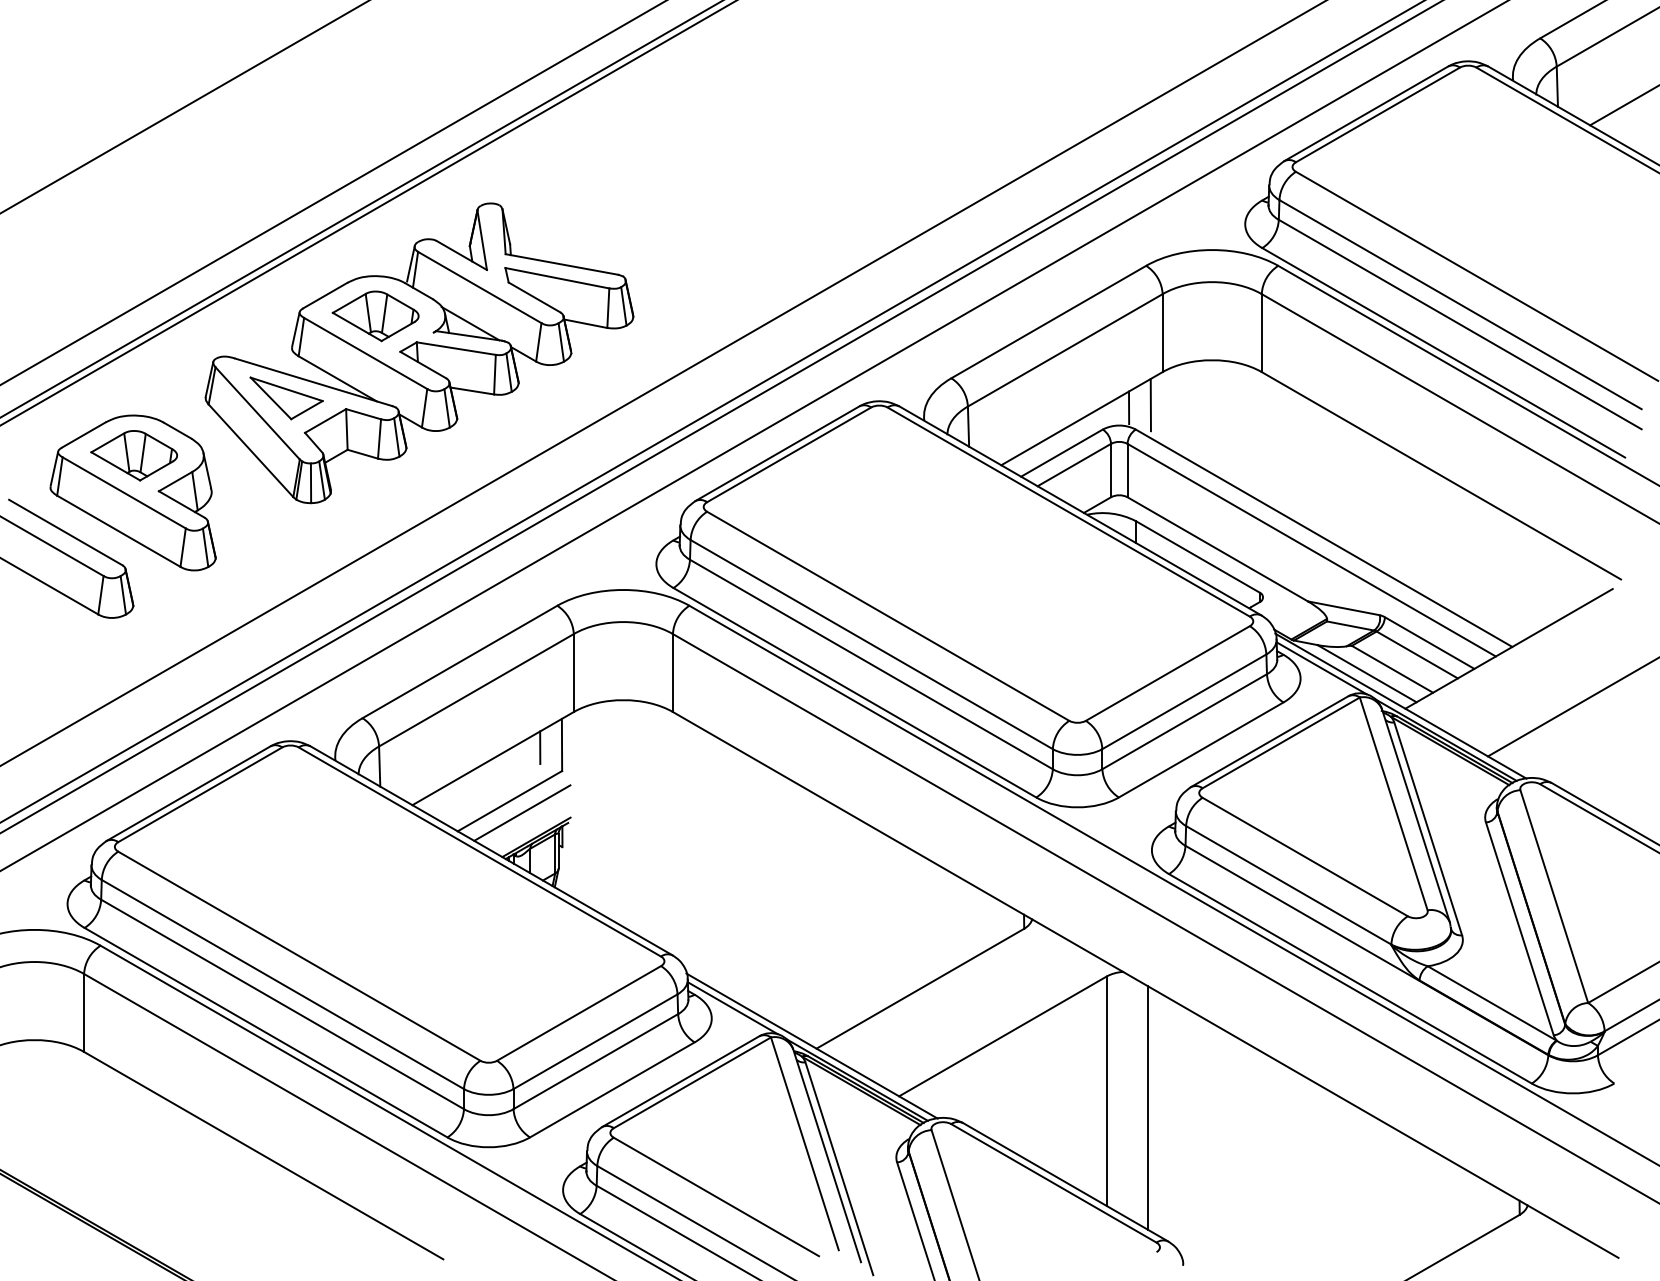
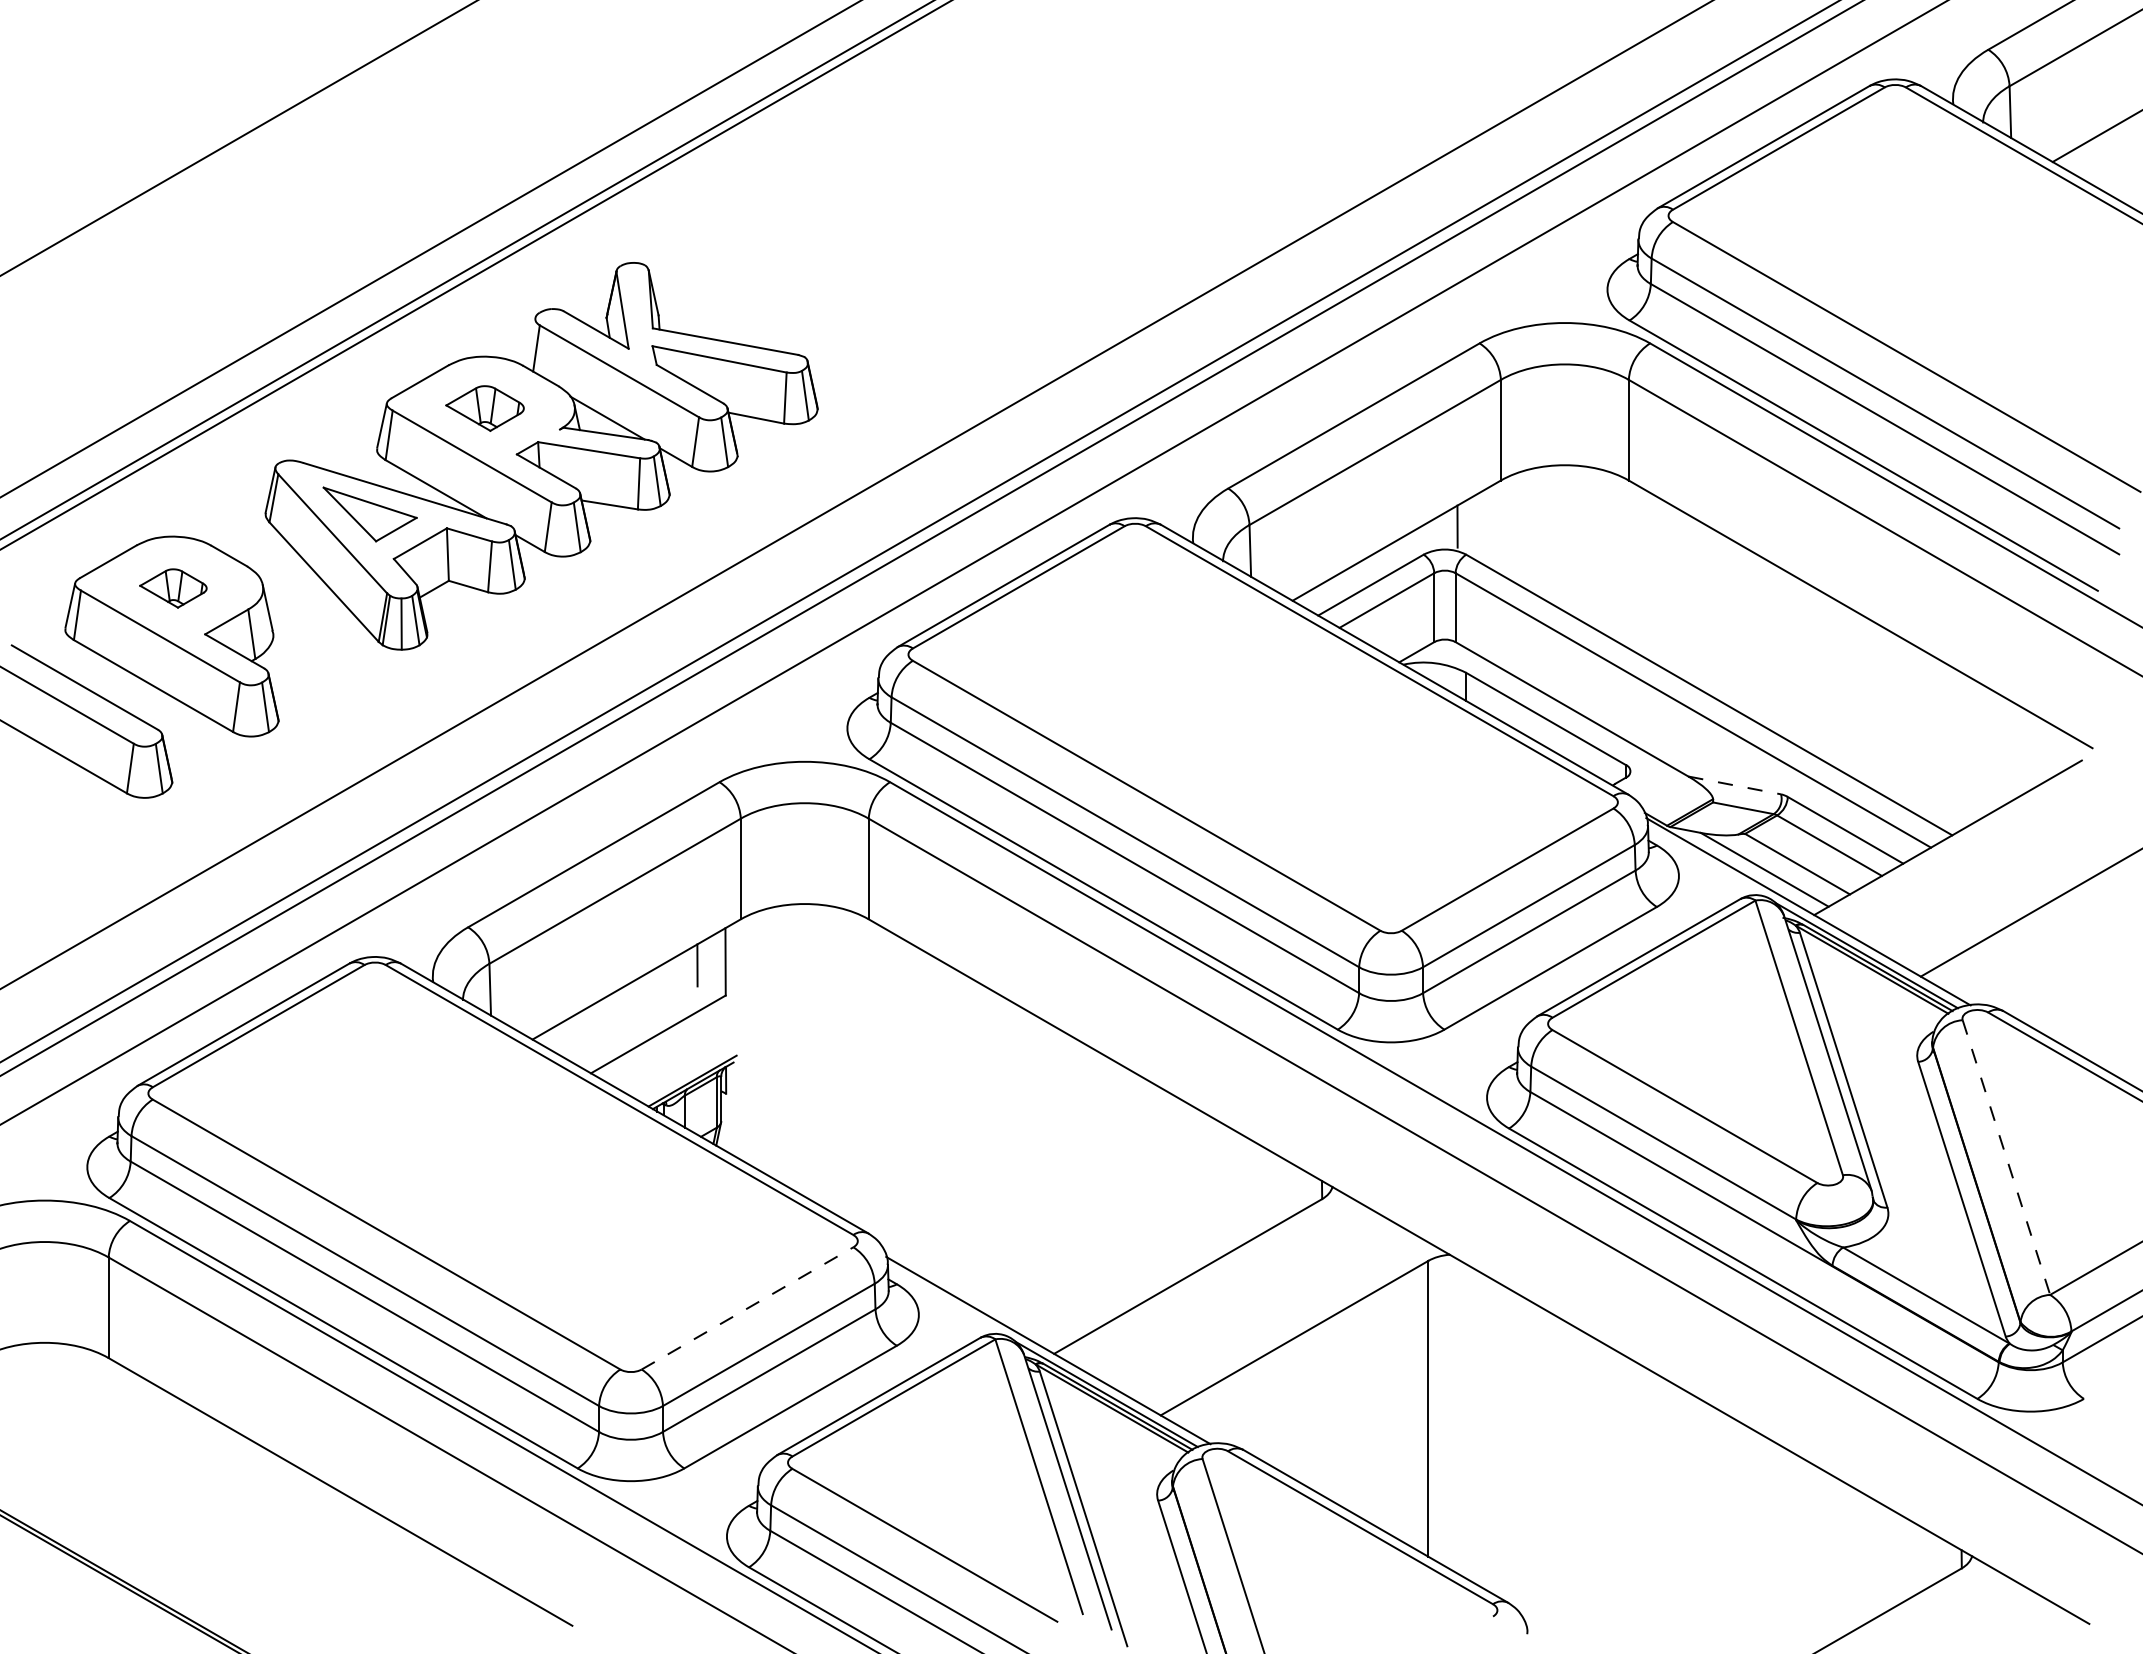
line: (410, 263) -> (530, 340), removed
part: (375, 316) -> (484, 408), size x0.7
line: (1150, 404) -> (1485, 522), removed
part: (134, 455) -> (173, 588), size x0.6
line: (1344, 608) -> (1735, 785), solid -> dashed
line: (1321, 668) -> (1706, 862), removed
line: (522, 812) -> (674, 1049), removed
line: (1554, 897) -> (2006, 1158), solid -> dashed
line: (733, 1008) -> (946, 1301), removed
line: (578, 1013) -> (747, 1308), solid -> dashed
line: (1147, 1108) -> (1481, 1430), removed

